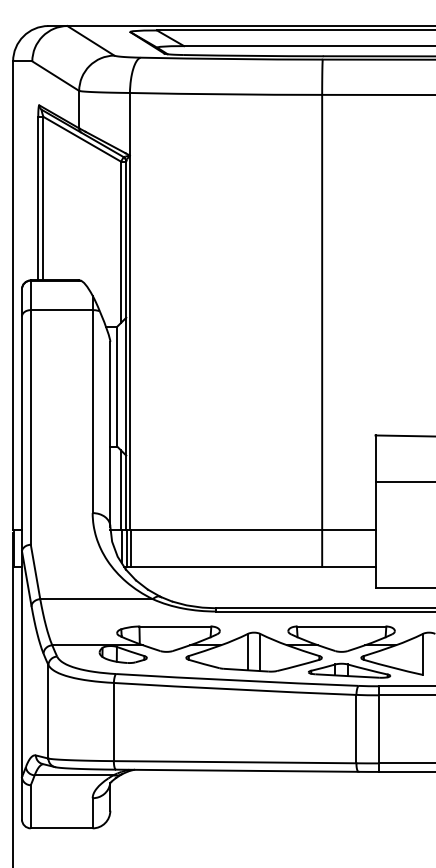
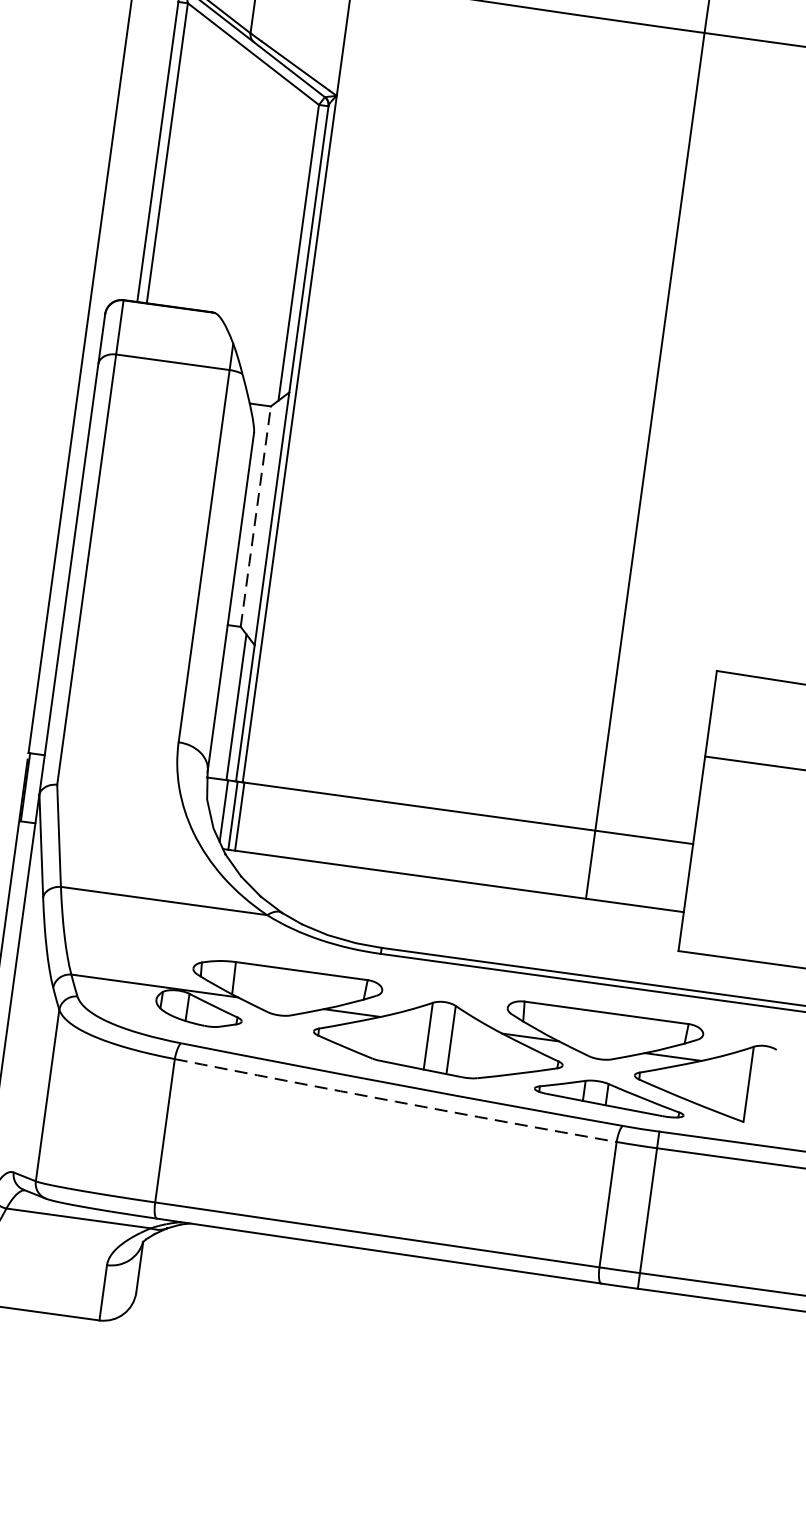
line: (117, 386) -> (255, 516), solid -> dashed
arc: (235, 689) -> (396, 1101), solid -> dashed

